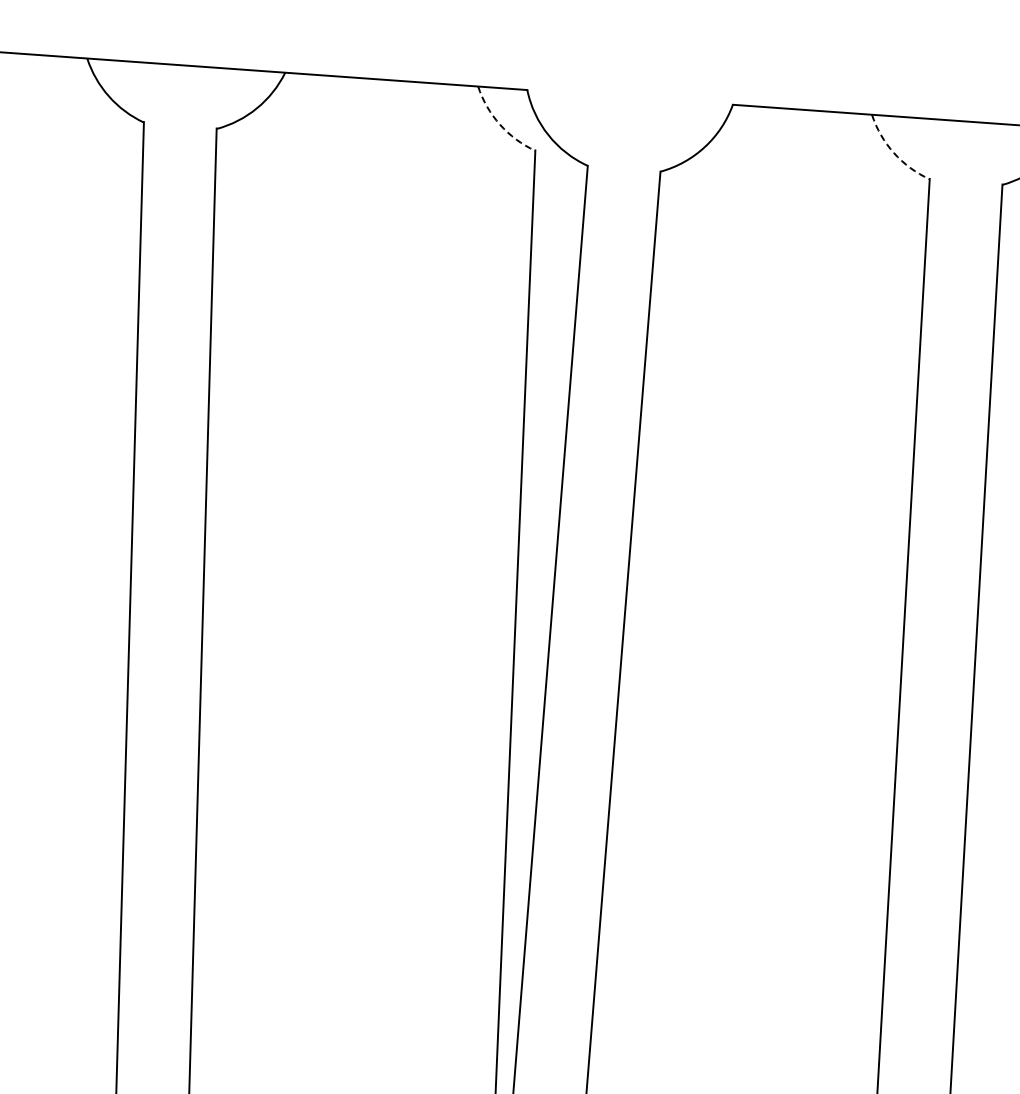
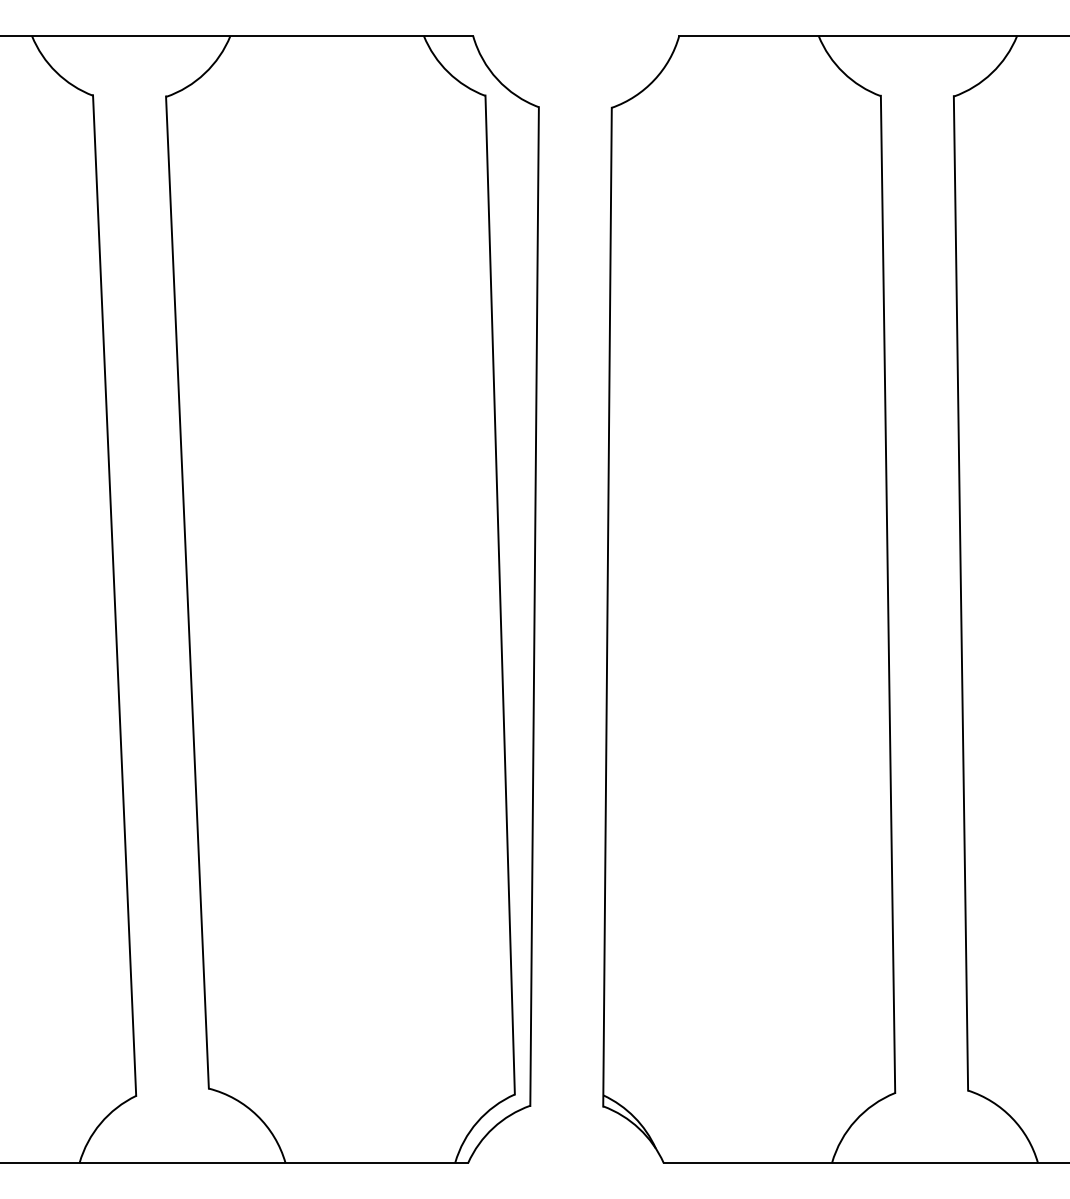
arc: (500, 124) -> (448, 72), dashed -> solid
arc: (894, 153) -> (843, 72), dashed -> solid

